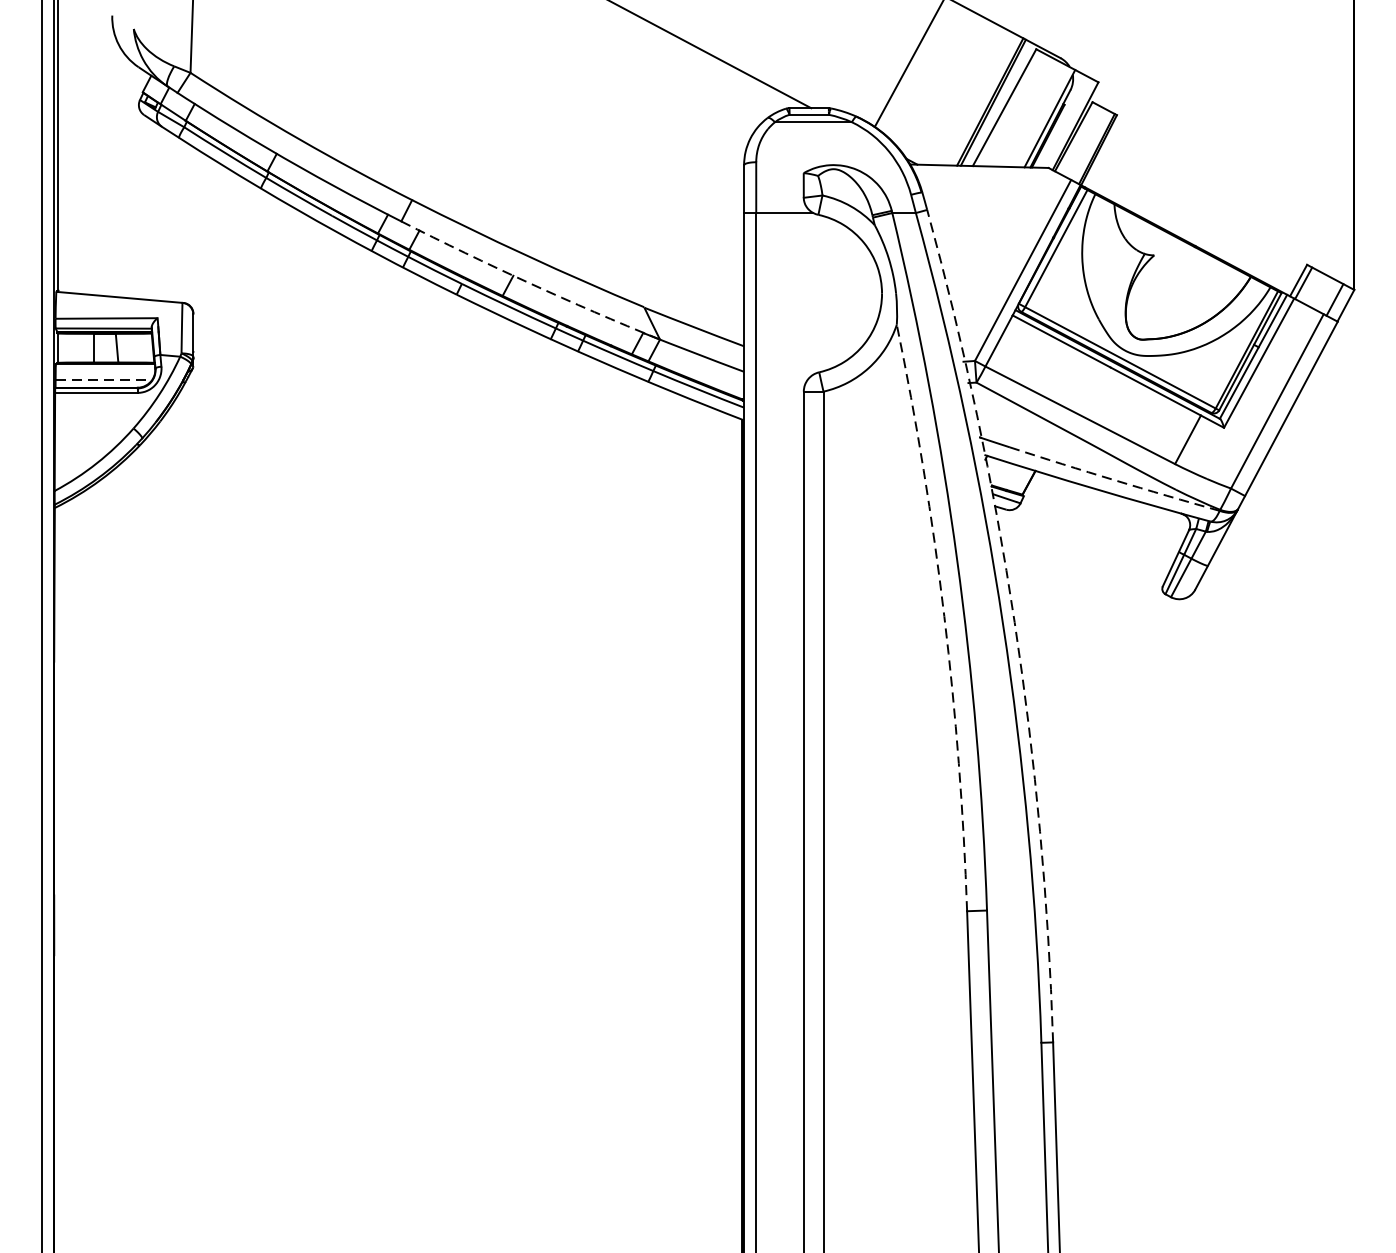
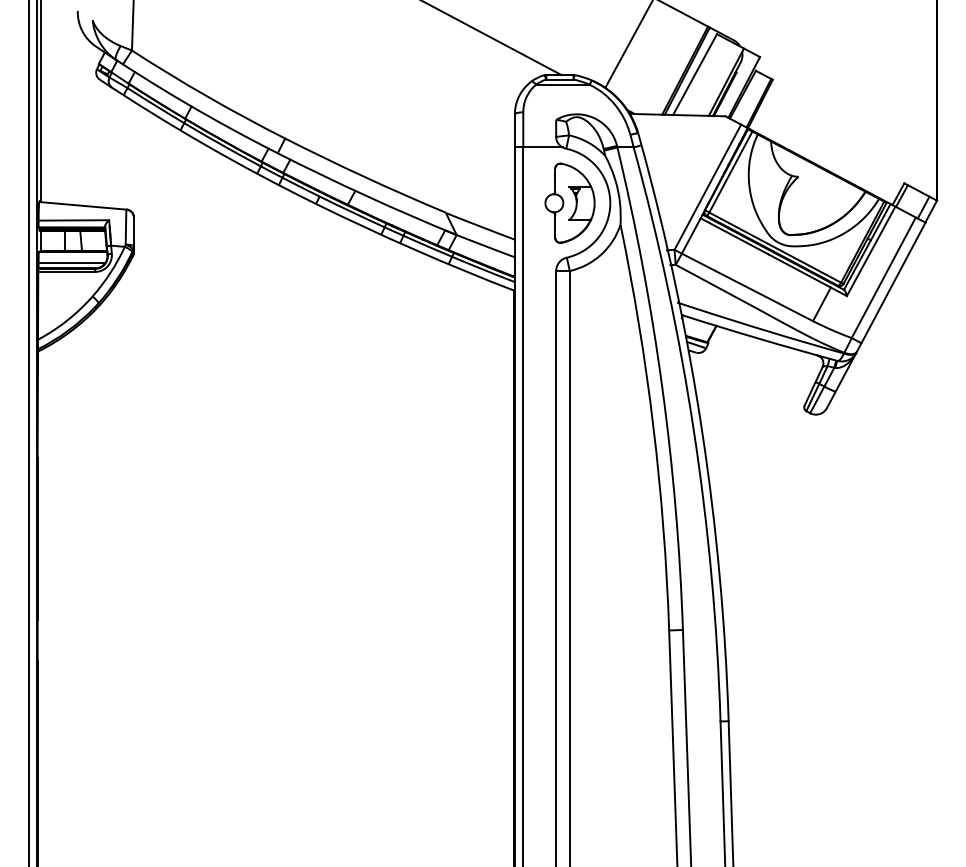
arc: (529, 283) -> (366, 196), dashed -> solid
part: (823, 292) -> (569, 202), added
line: (104, 379) -> (72, 262), dashed -> solid
arc: (1115, 480) -> (771, 332), dashed -> solid
arc: (944, 616) -> (653, 426), dashed -> solid
arc: (1015, 622) -> (702, 430), dashed -> solid

